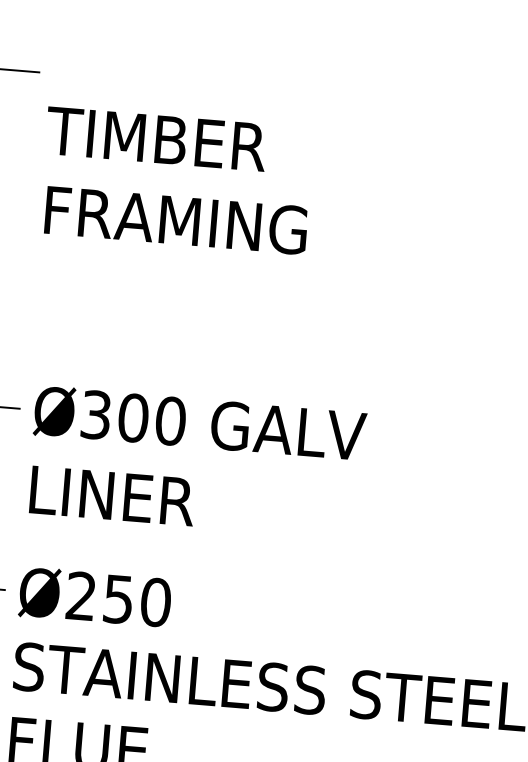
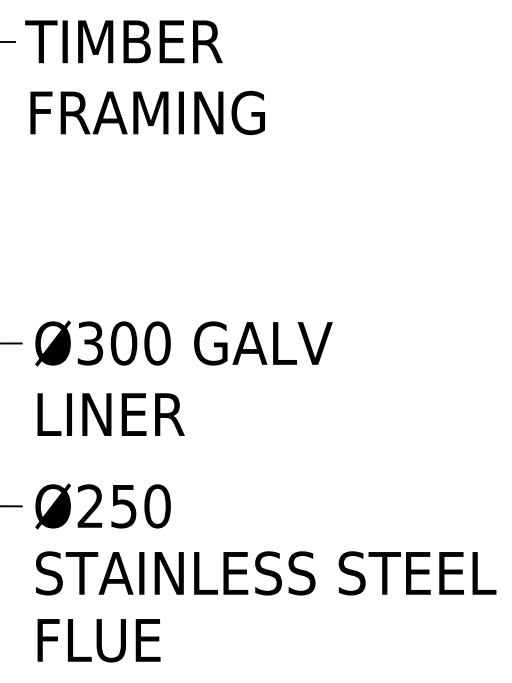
text: (175, 180) -> (144, 77), moved

